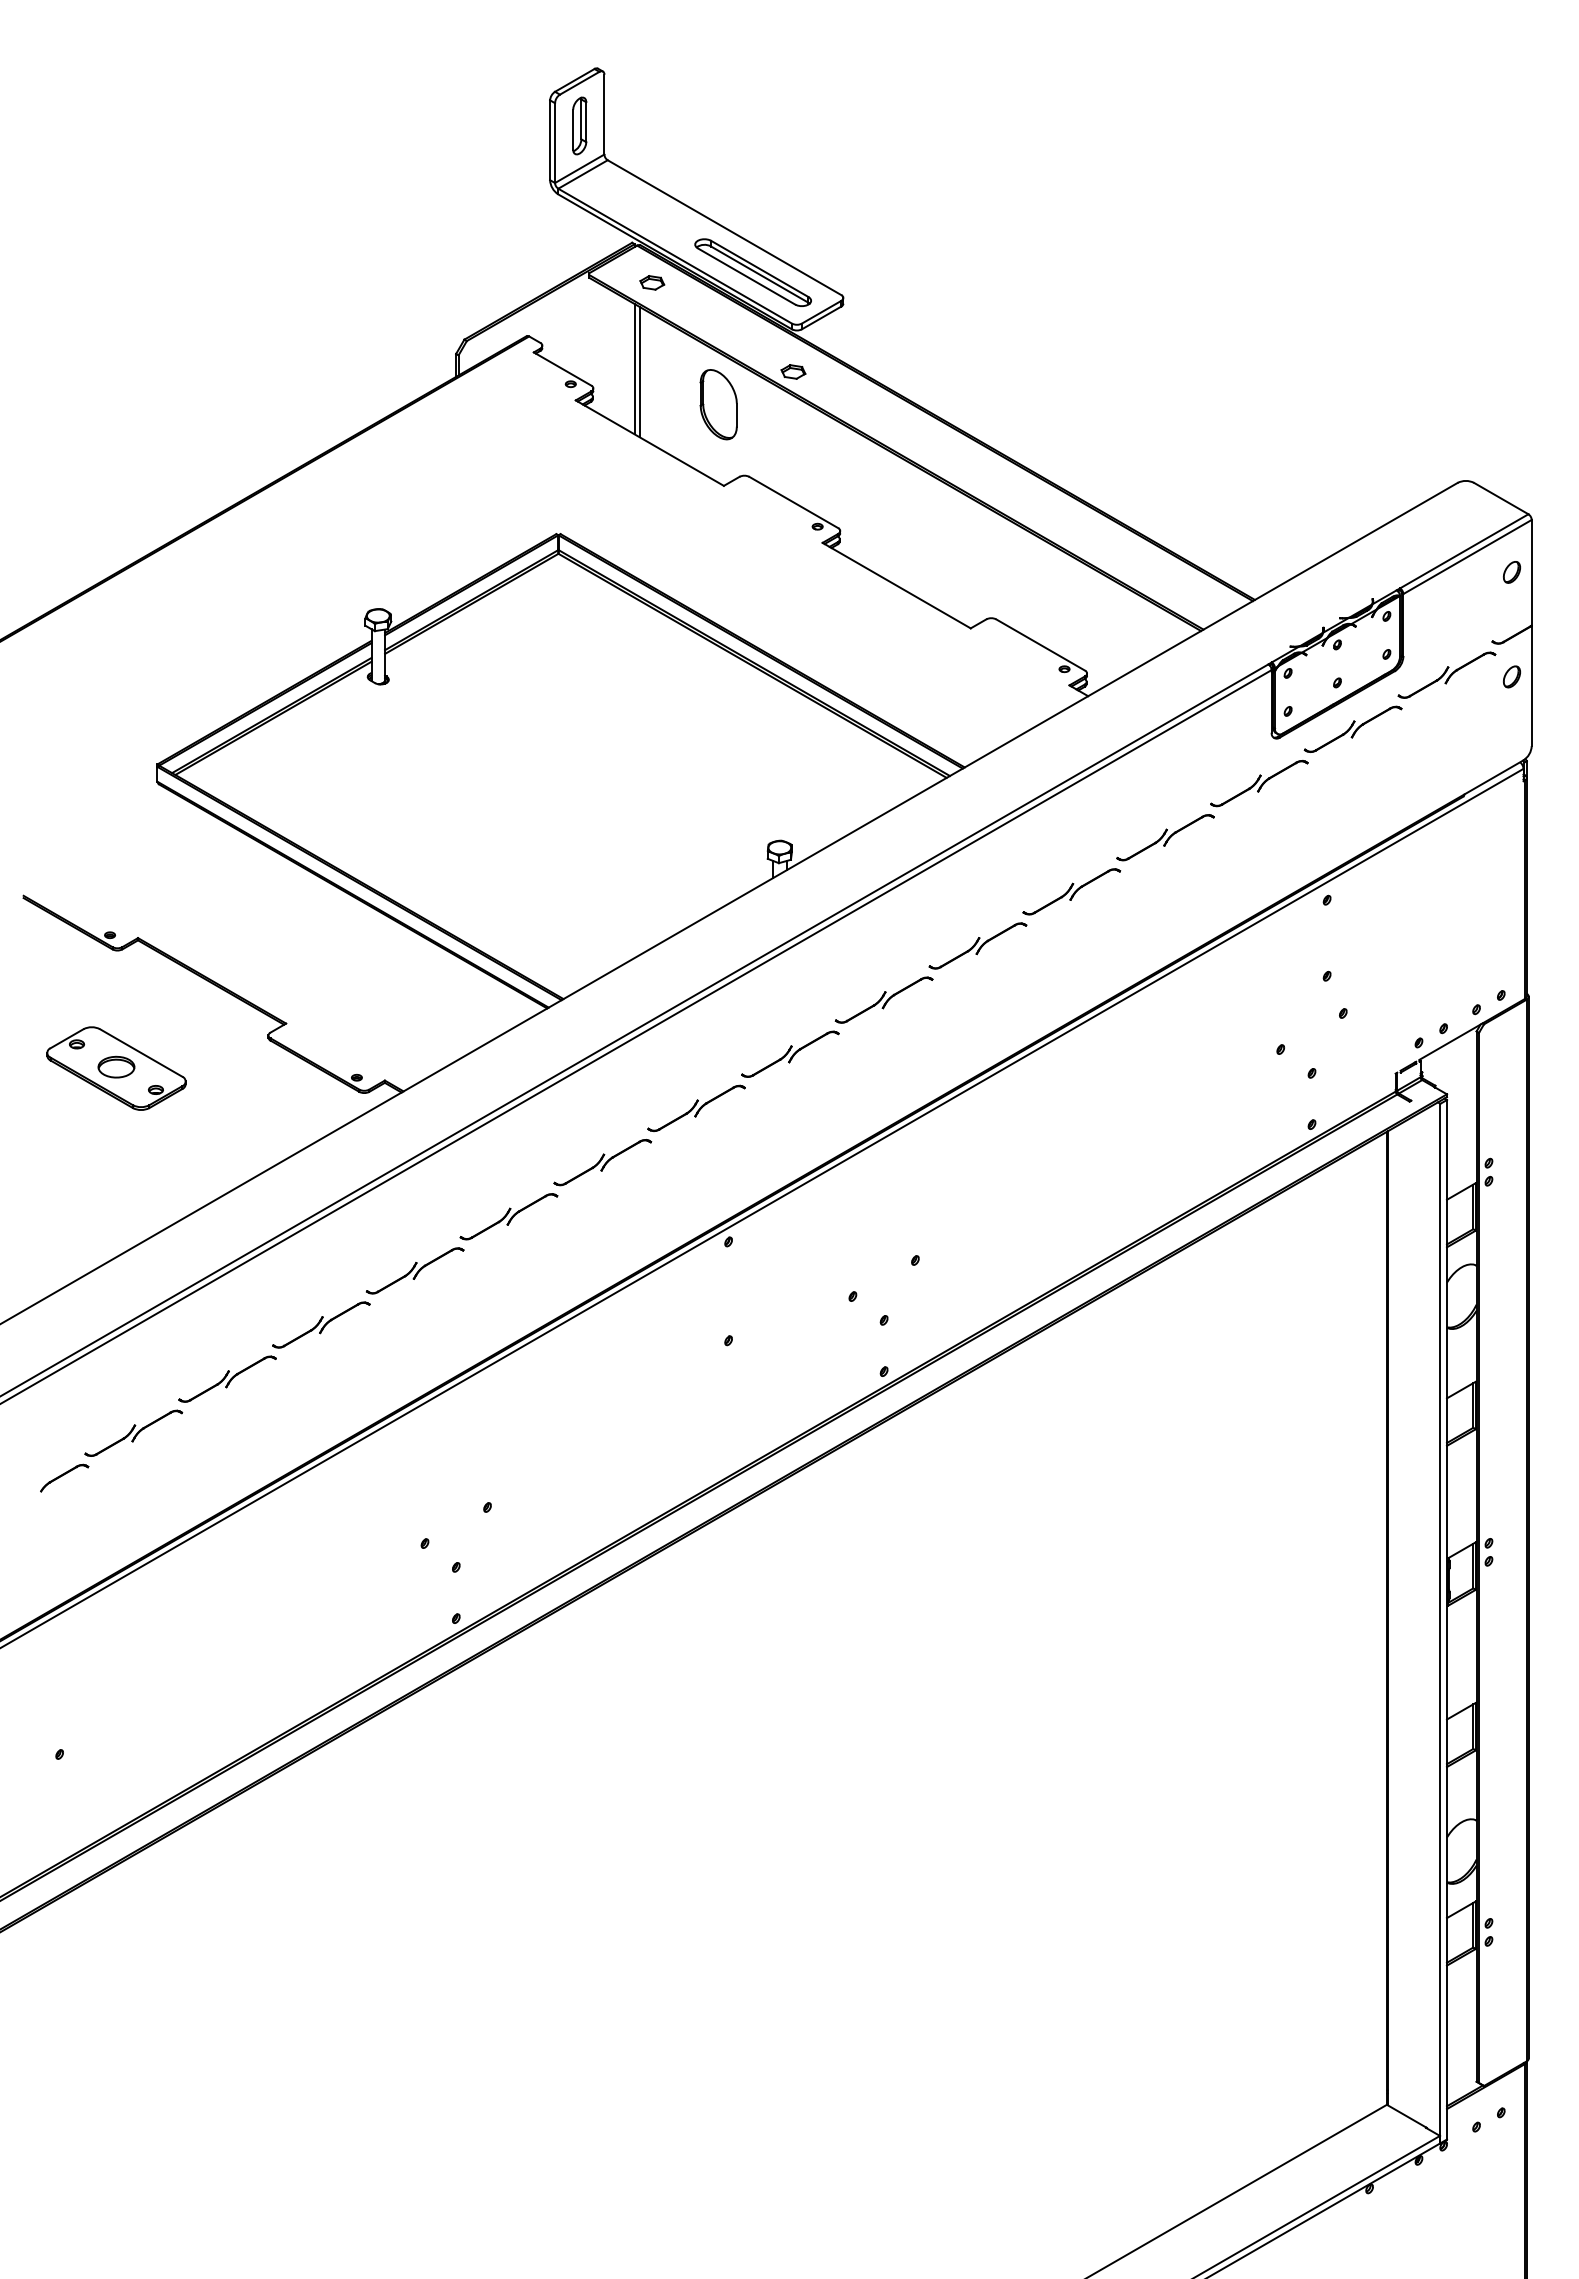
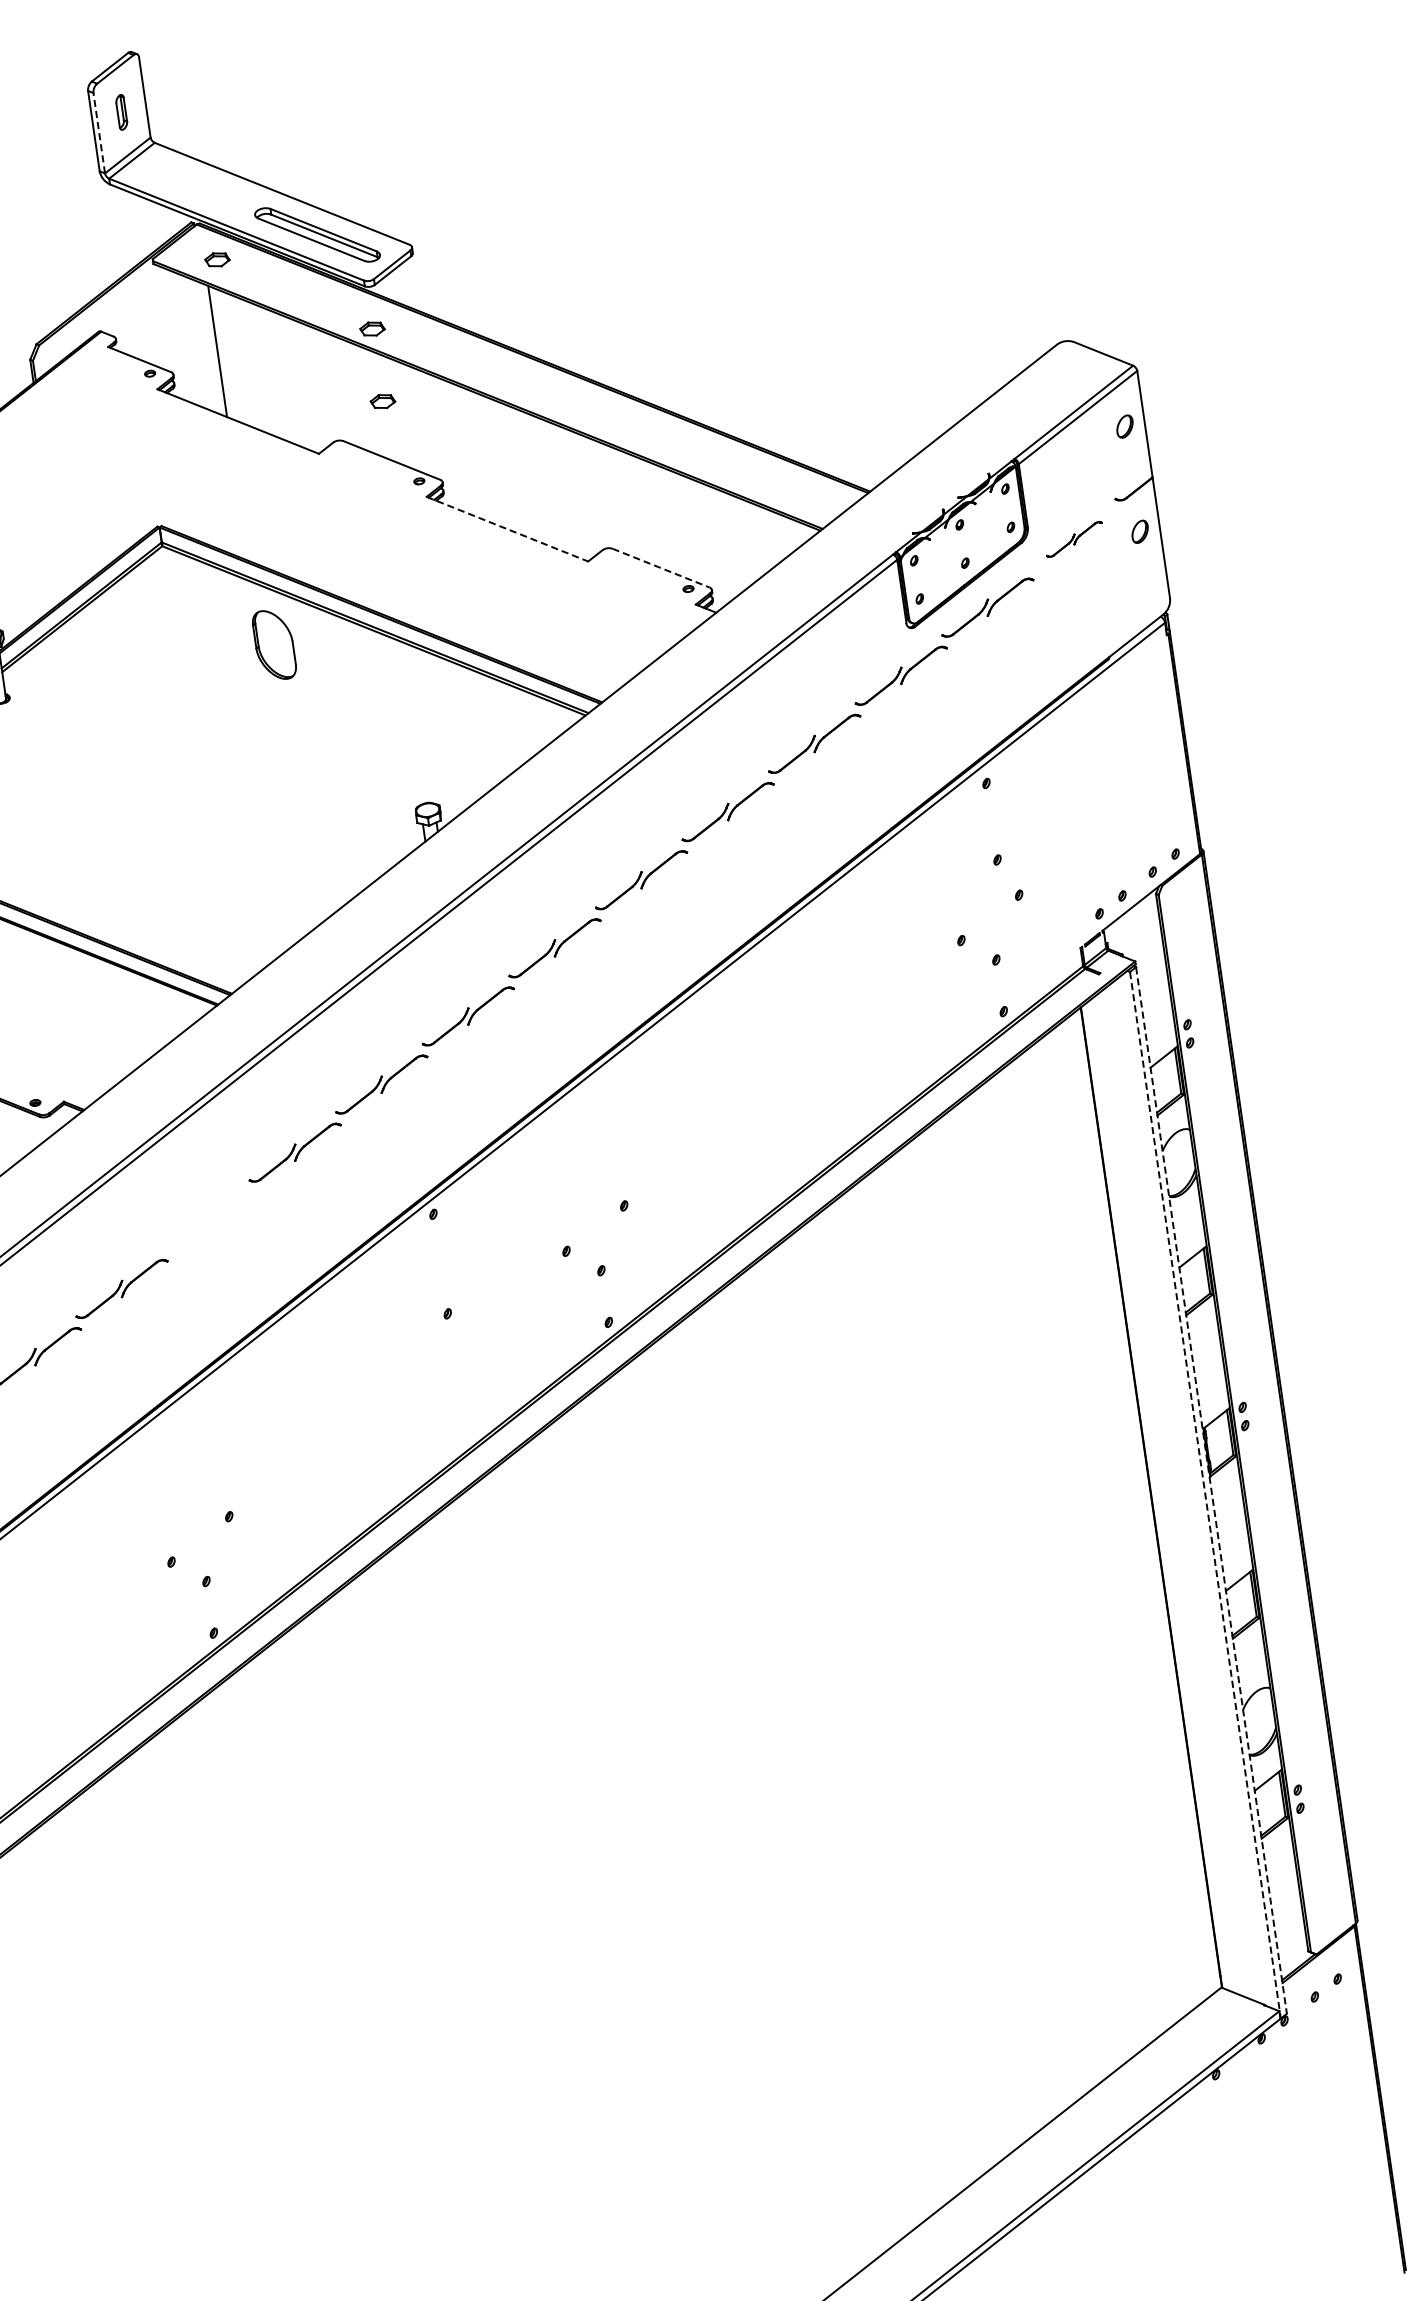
part: (579, 125) -> (121, 111), size x0.6
line: (555, 143) -> (99, 133), solid -> dashed
line: (634, 369) -> (212, 349), removed
part: (718, 404) -> (274, 644), moved
part: (793, 443) -> (382, 401), added
line: (896, 585) -> (507, 529), solid -> dashed
line: (1041, 645) -> (661, 568), solid -> dashed
part: (1446, 674) -> (1073, 538), size x0.6
part: (508, 1216) -> (208, 1220), removed
line: (1446, 1619) -> (1210, 1490), solid -> dashed
line: (1440, 1623) -> (1205, 1495), solid -> dashed

